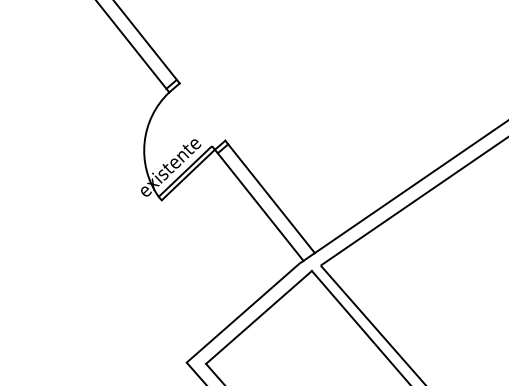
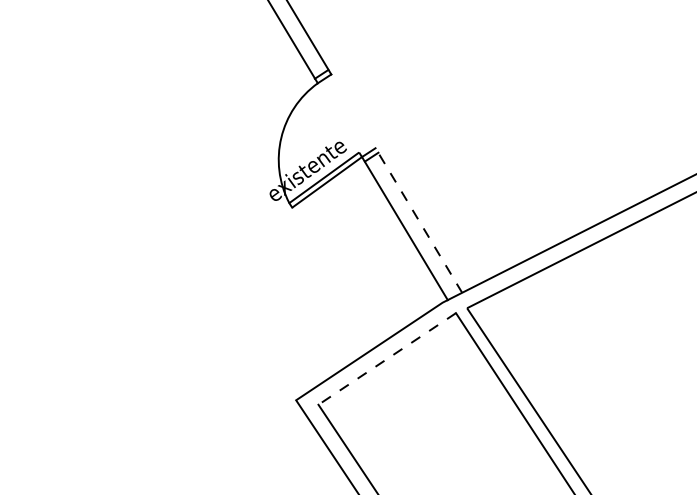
line: (269, 196) -> (418, 220), solid -> dashed
line: (259, 317) -> (387, 358), solid -> dashed

